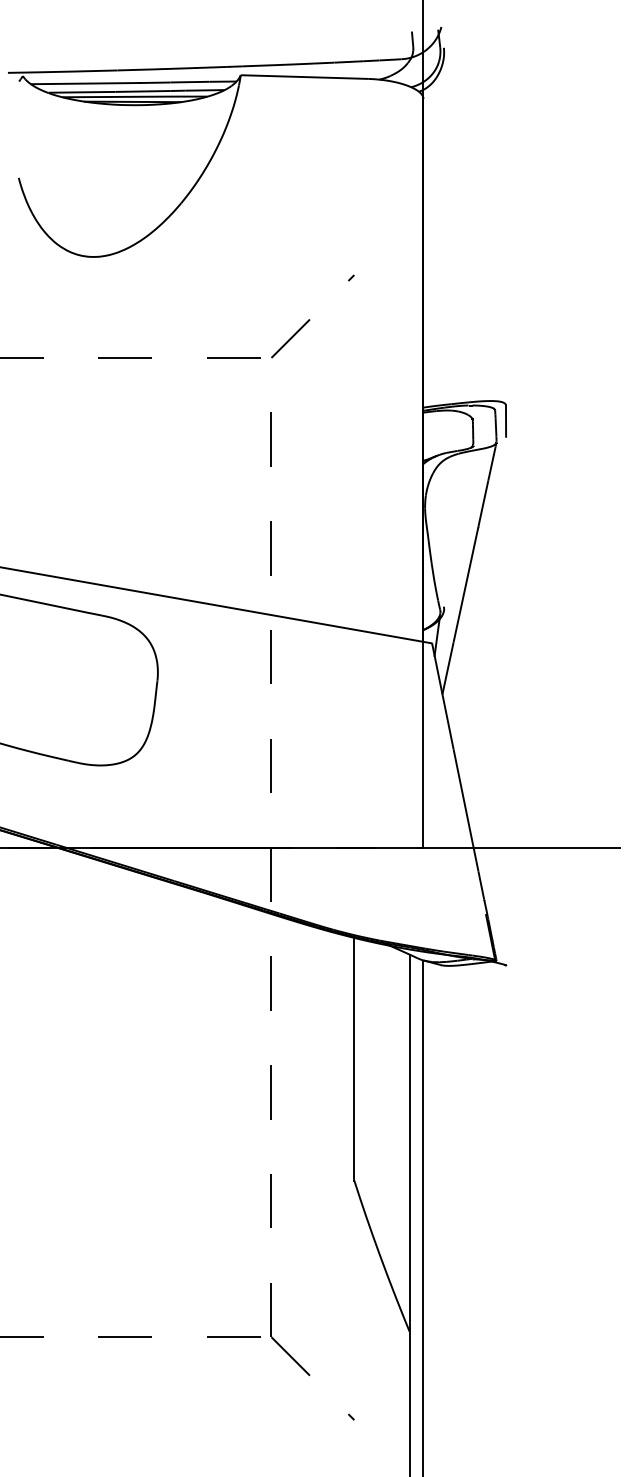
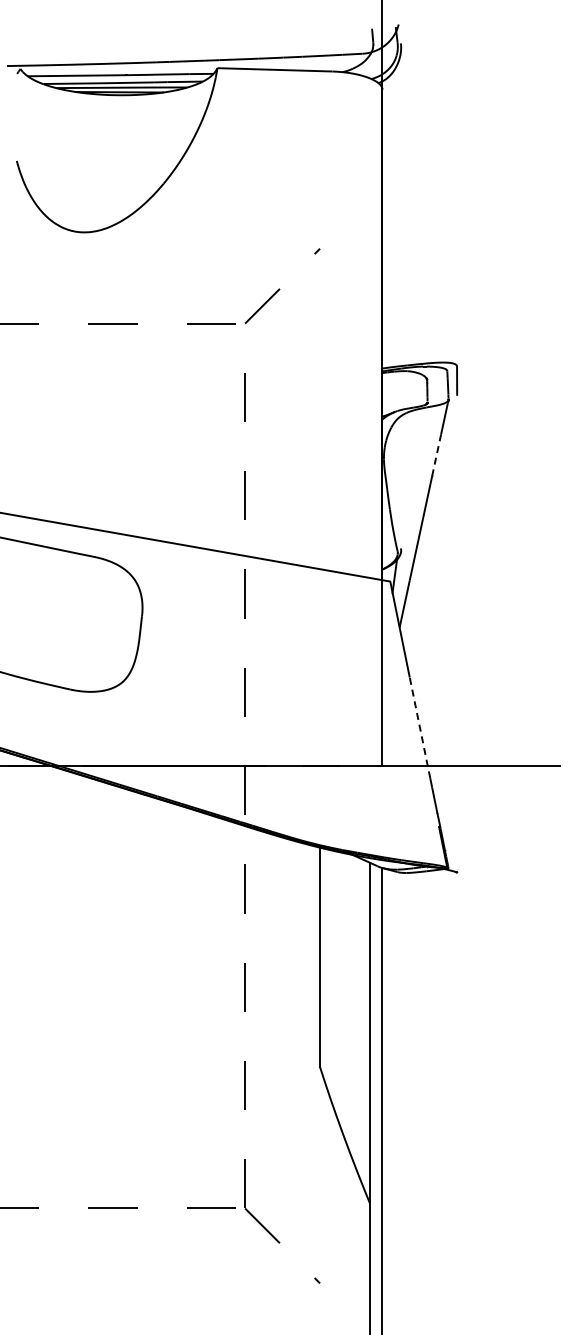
line: (483, 503) -> (436, 455), solid -> dashed
line: (464, 804) -> (419, 727), solid -> dashed

